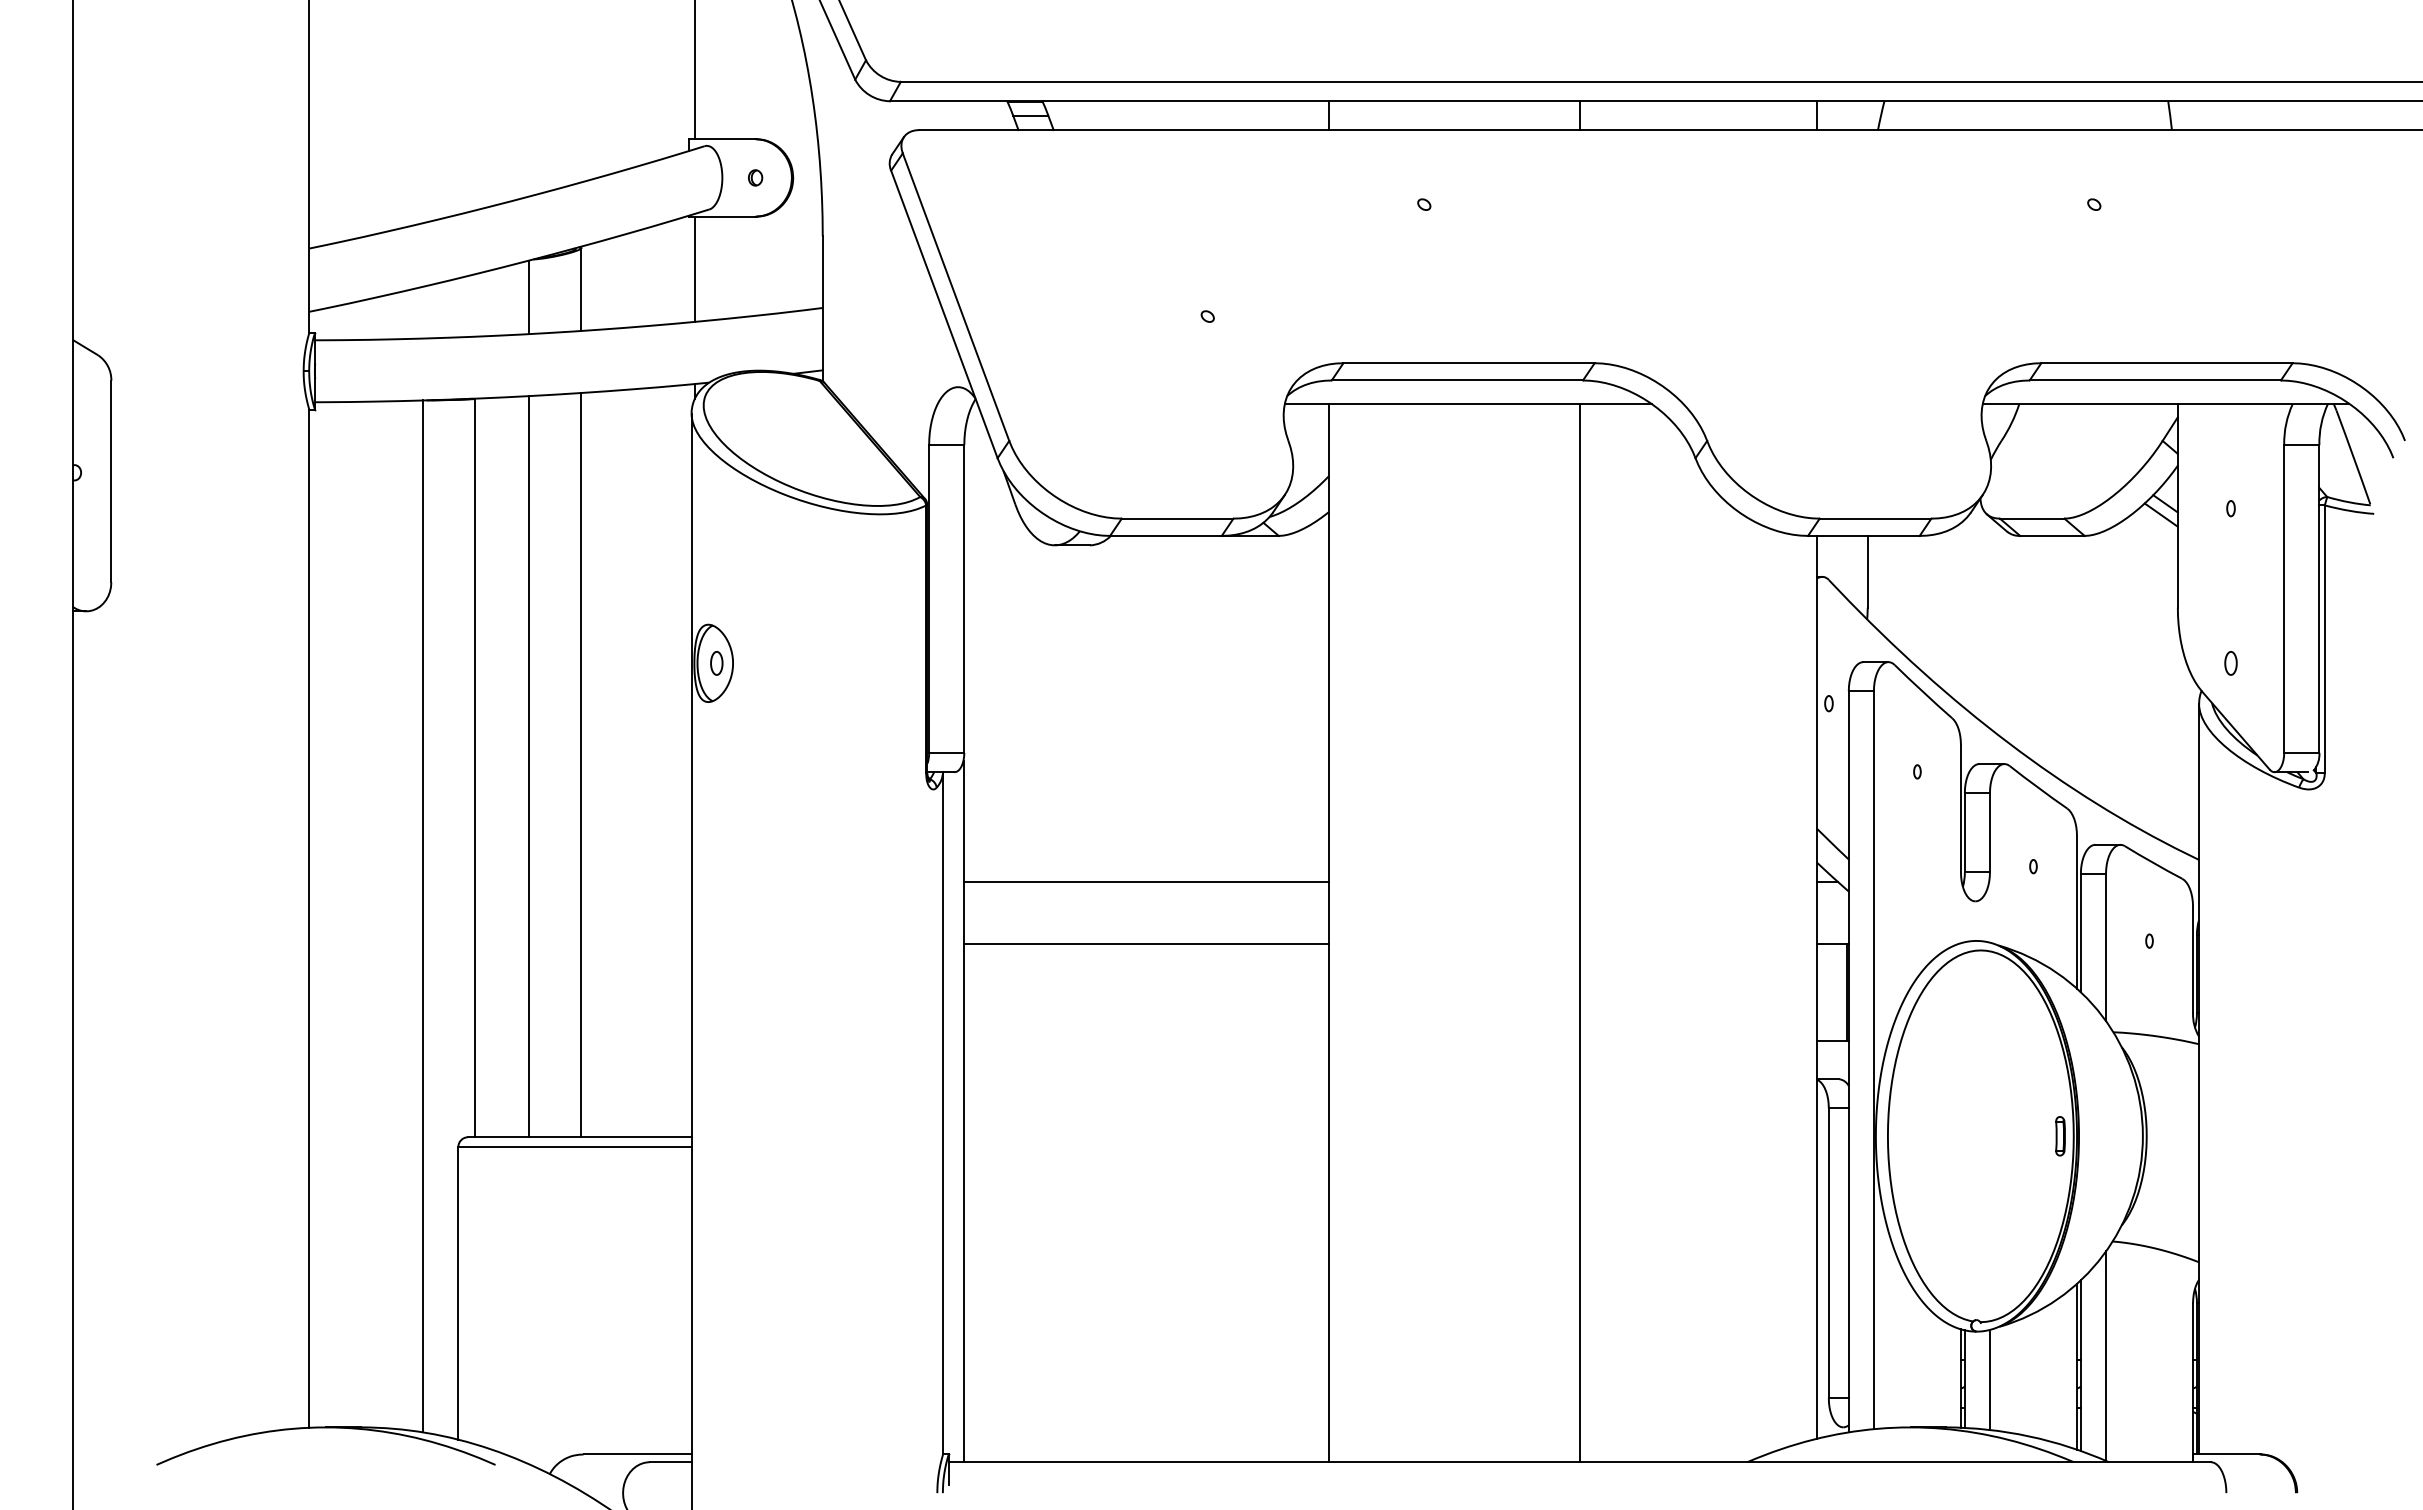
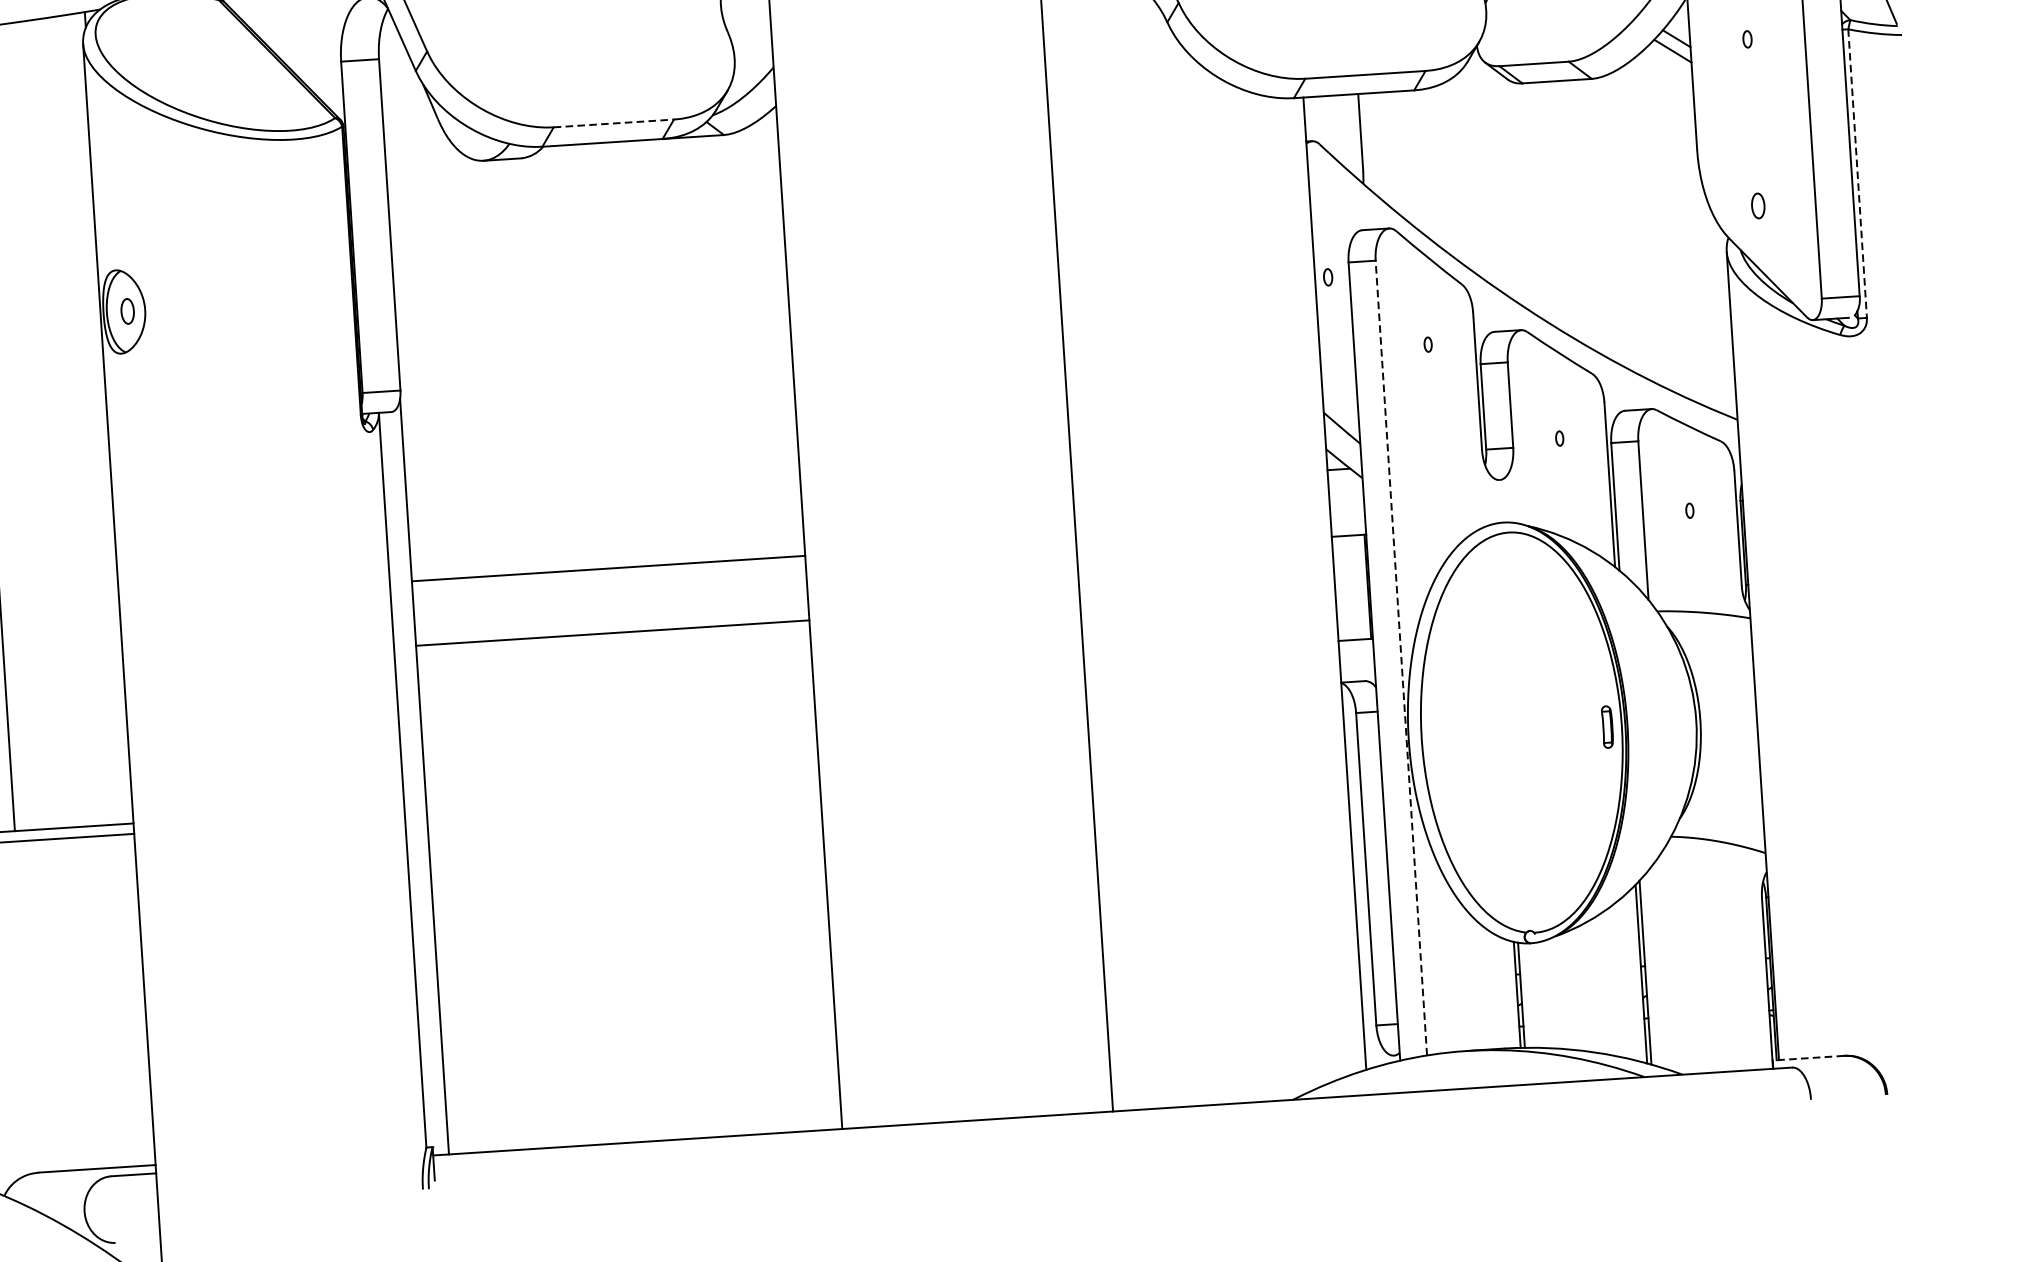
line: (1177, 518) -> (613, 123), solid -> dashed
line: (2324, 639) -> (1857, 173), solid -> dashed
line: (1145, 881) -> (607, 568), moved
line: (1145, 943) -> (612, 632), moved
line: (1873, 1059) -> (1400, 657), solid -> dashed
line: (2106, 1355) -> (1672, 959), removed
line: (1989, 1379) -> (1548, 993), removed
line: (2225, 1454) -> (1807, 1058), solid -> dashed

